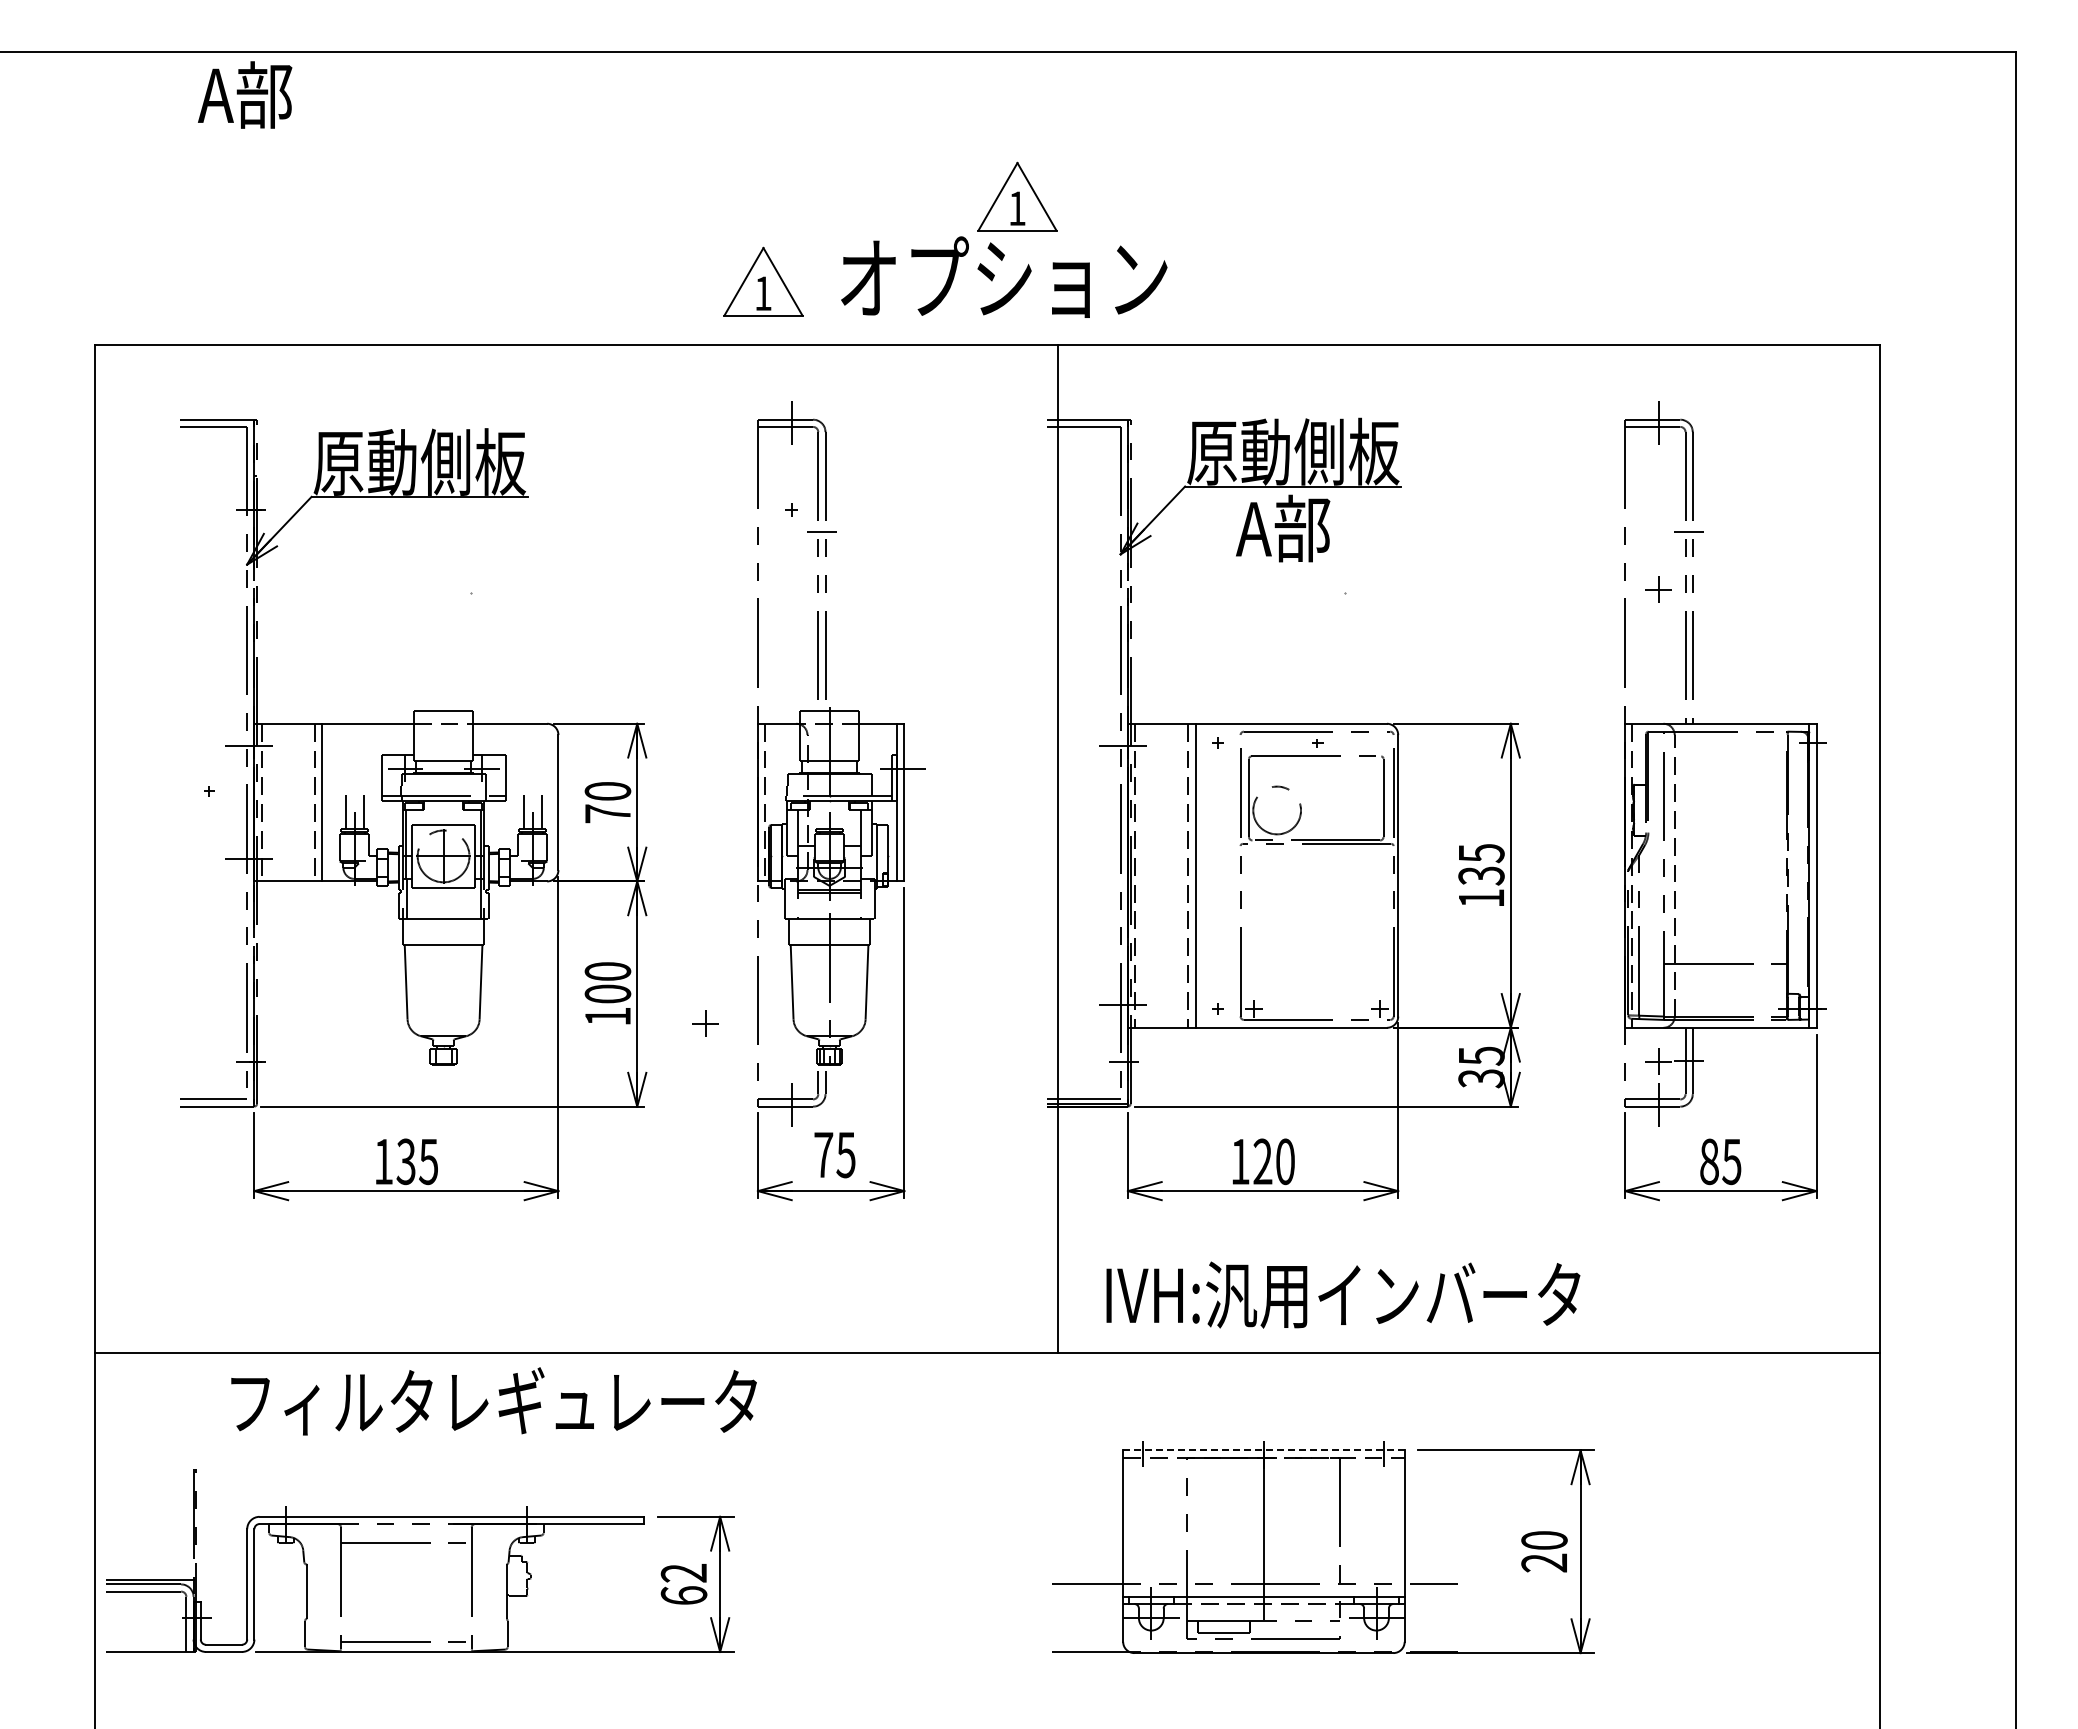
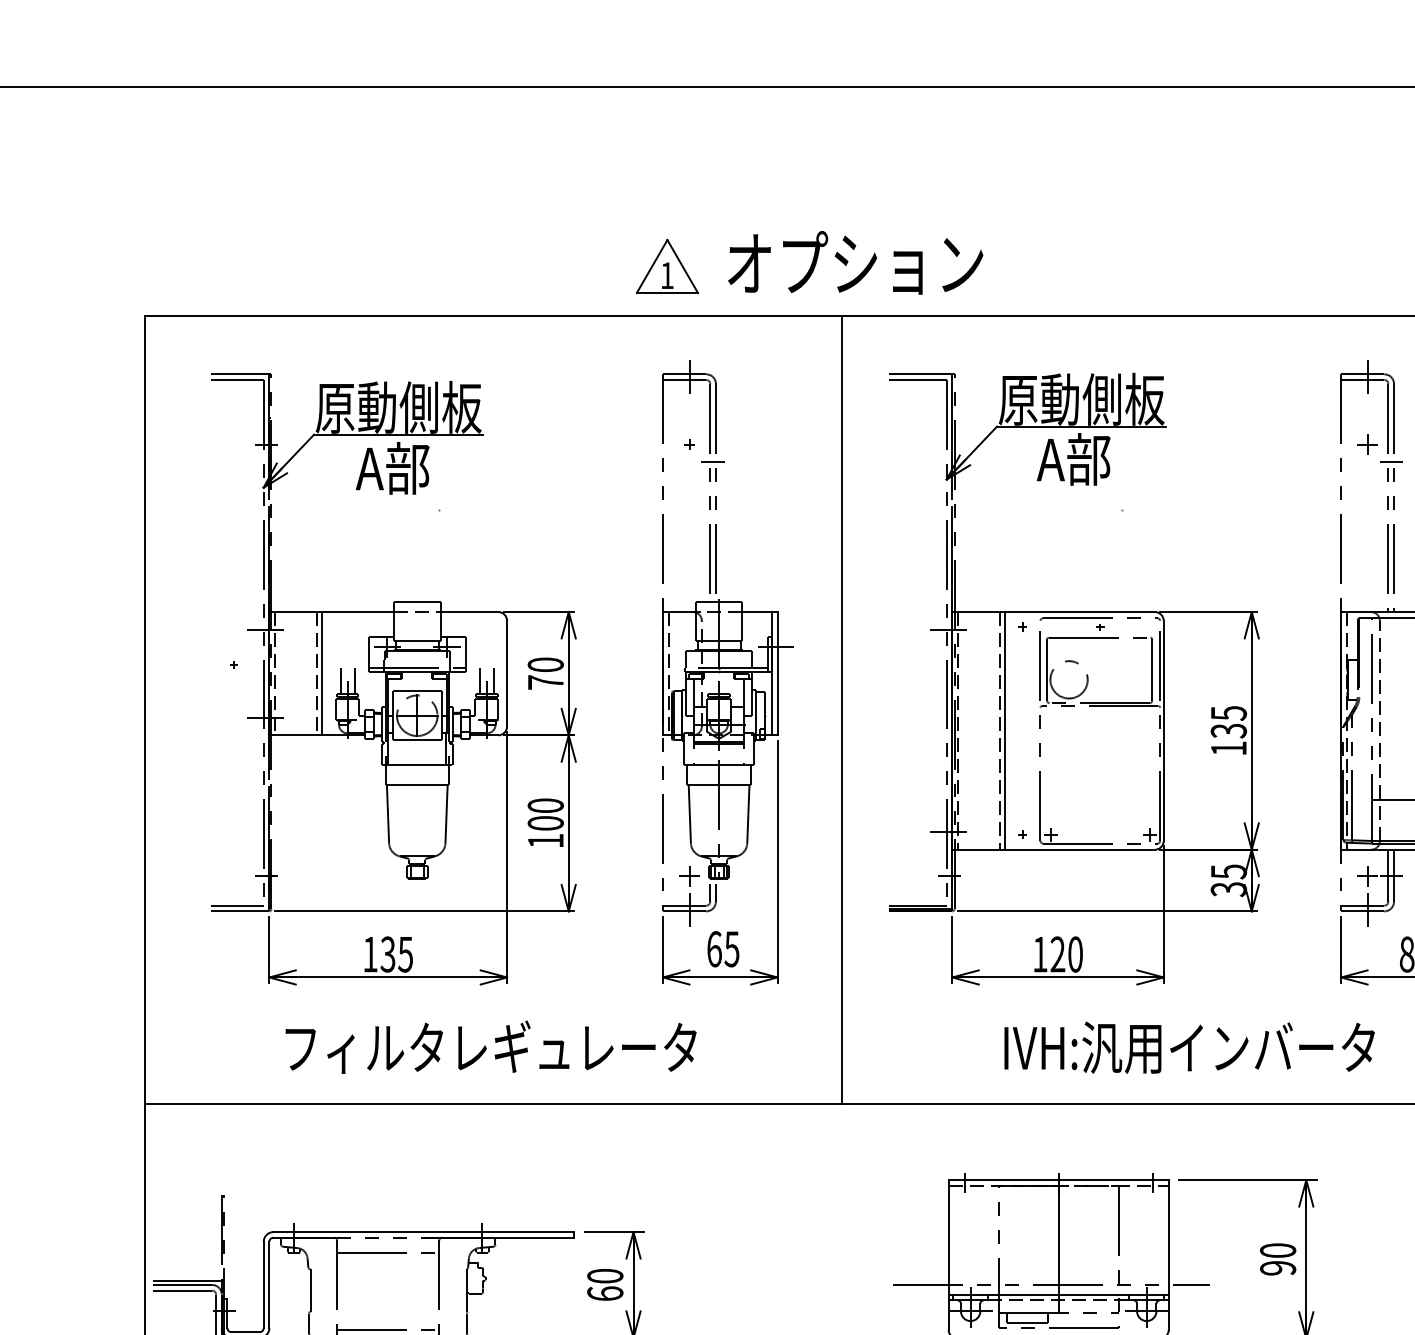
text: (245, 94) -> (392, 467), moved
part: (1017, 196) -> (866, 199), removed
part: (1658, 589) -> (1367, 444), moved
line: (1058, 849) -> (842, 710), moved
part: (705, 1023) -> (689, 876), moved
text: (823, 1154) -> (714, 948), 75 -> 65
text: (1343, 1294) -> (1189, 1047), moved
text: (493, 1401) -> (490, 1047), moved
line: (1263, 1450) -> (1058, 1180), dashed -> solid
text: (1544, 1562) -> (1278, 1267), 20 -> 90
text: (683, 1572) -> (604, 1275), 62 -> 60

